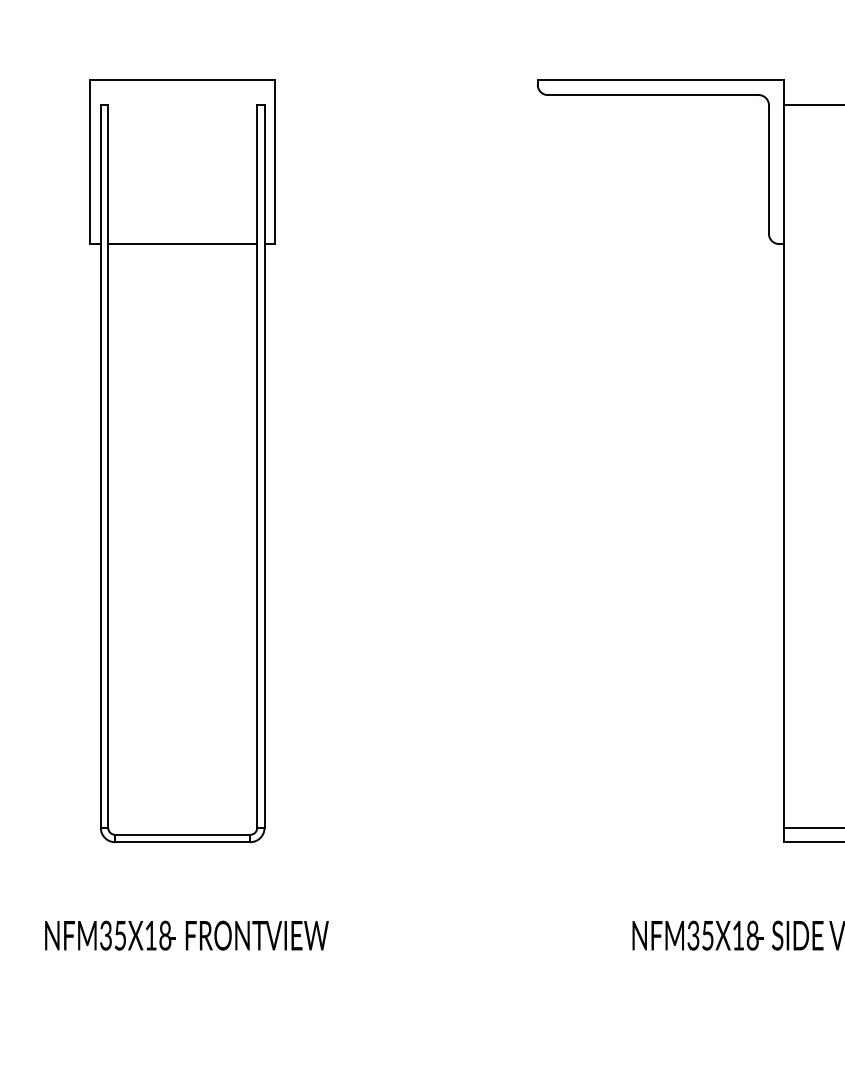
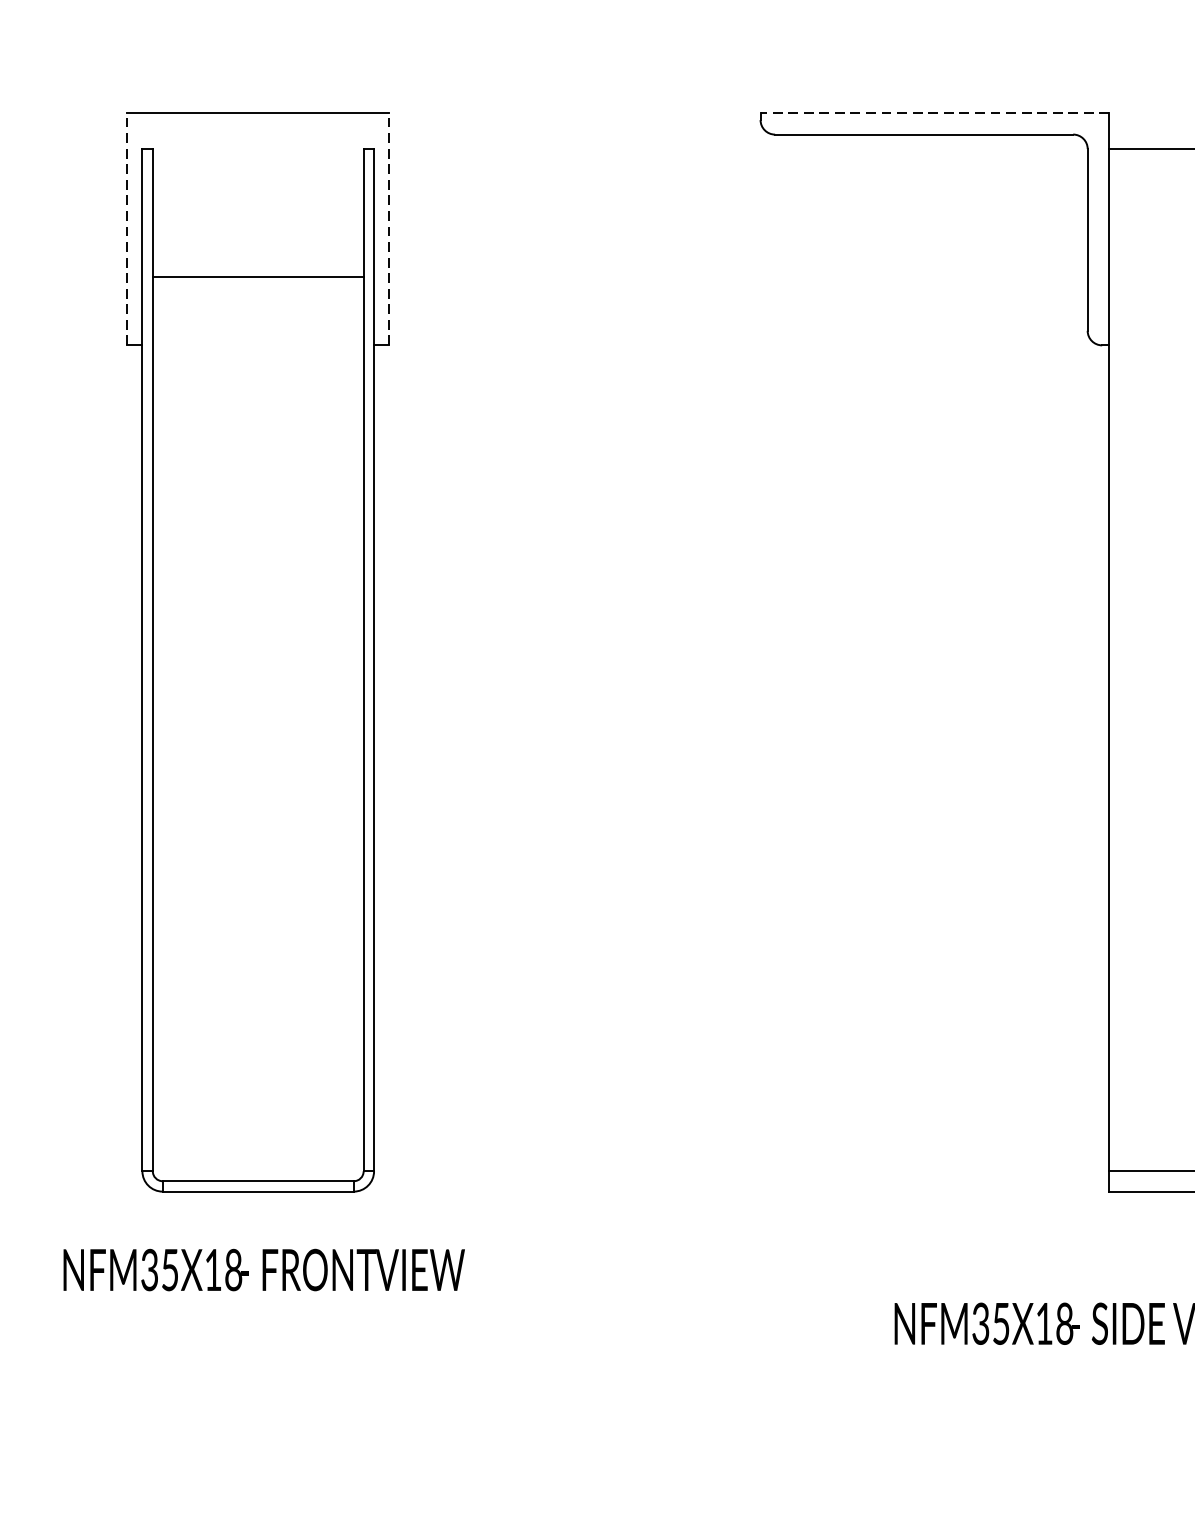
line: (660, 79) -> (934, 112), solid -> dashed
line: (90, 161) -> (127, 228), solid -> dashed
line: (275, 161) -> (389, 228), solid -> dashed
line: (182, 244) -> (257, 278), moved
text: (186, 935) -> (263, 1269), moved

